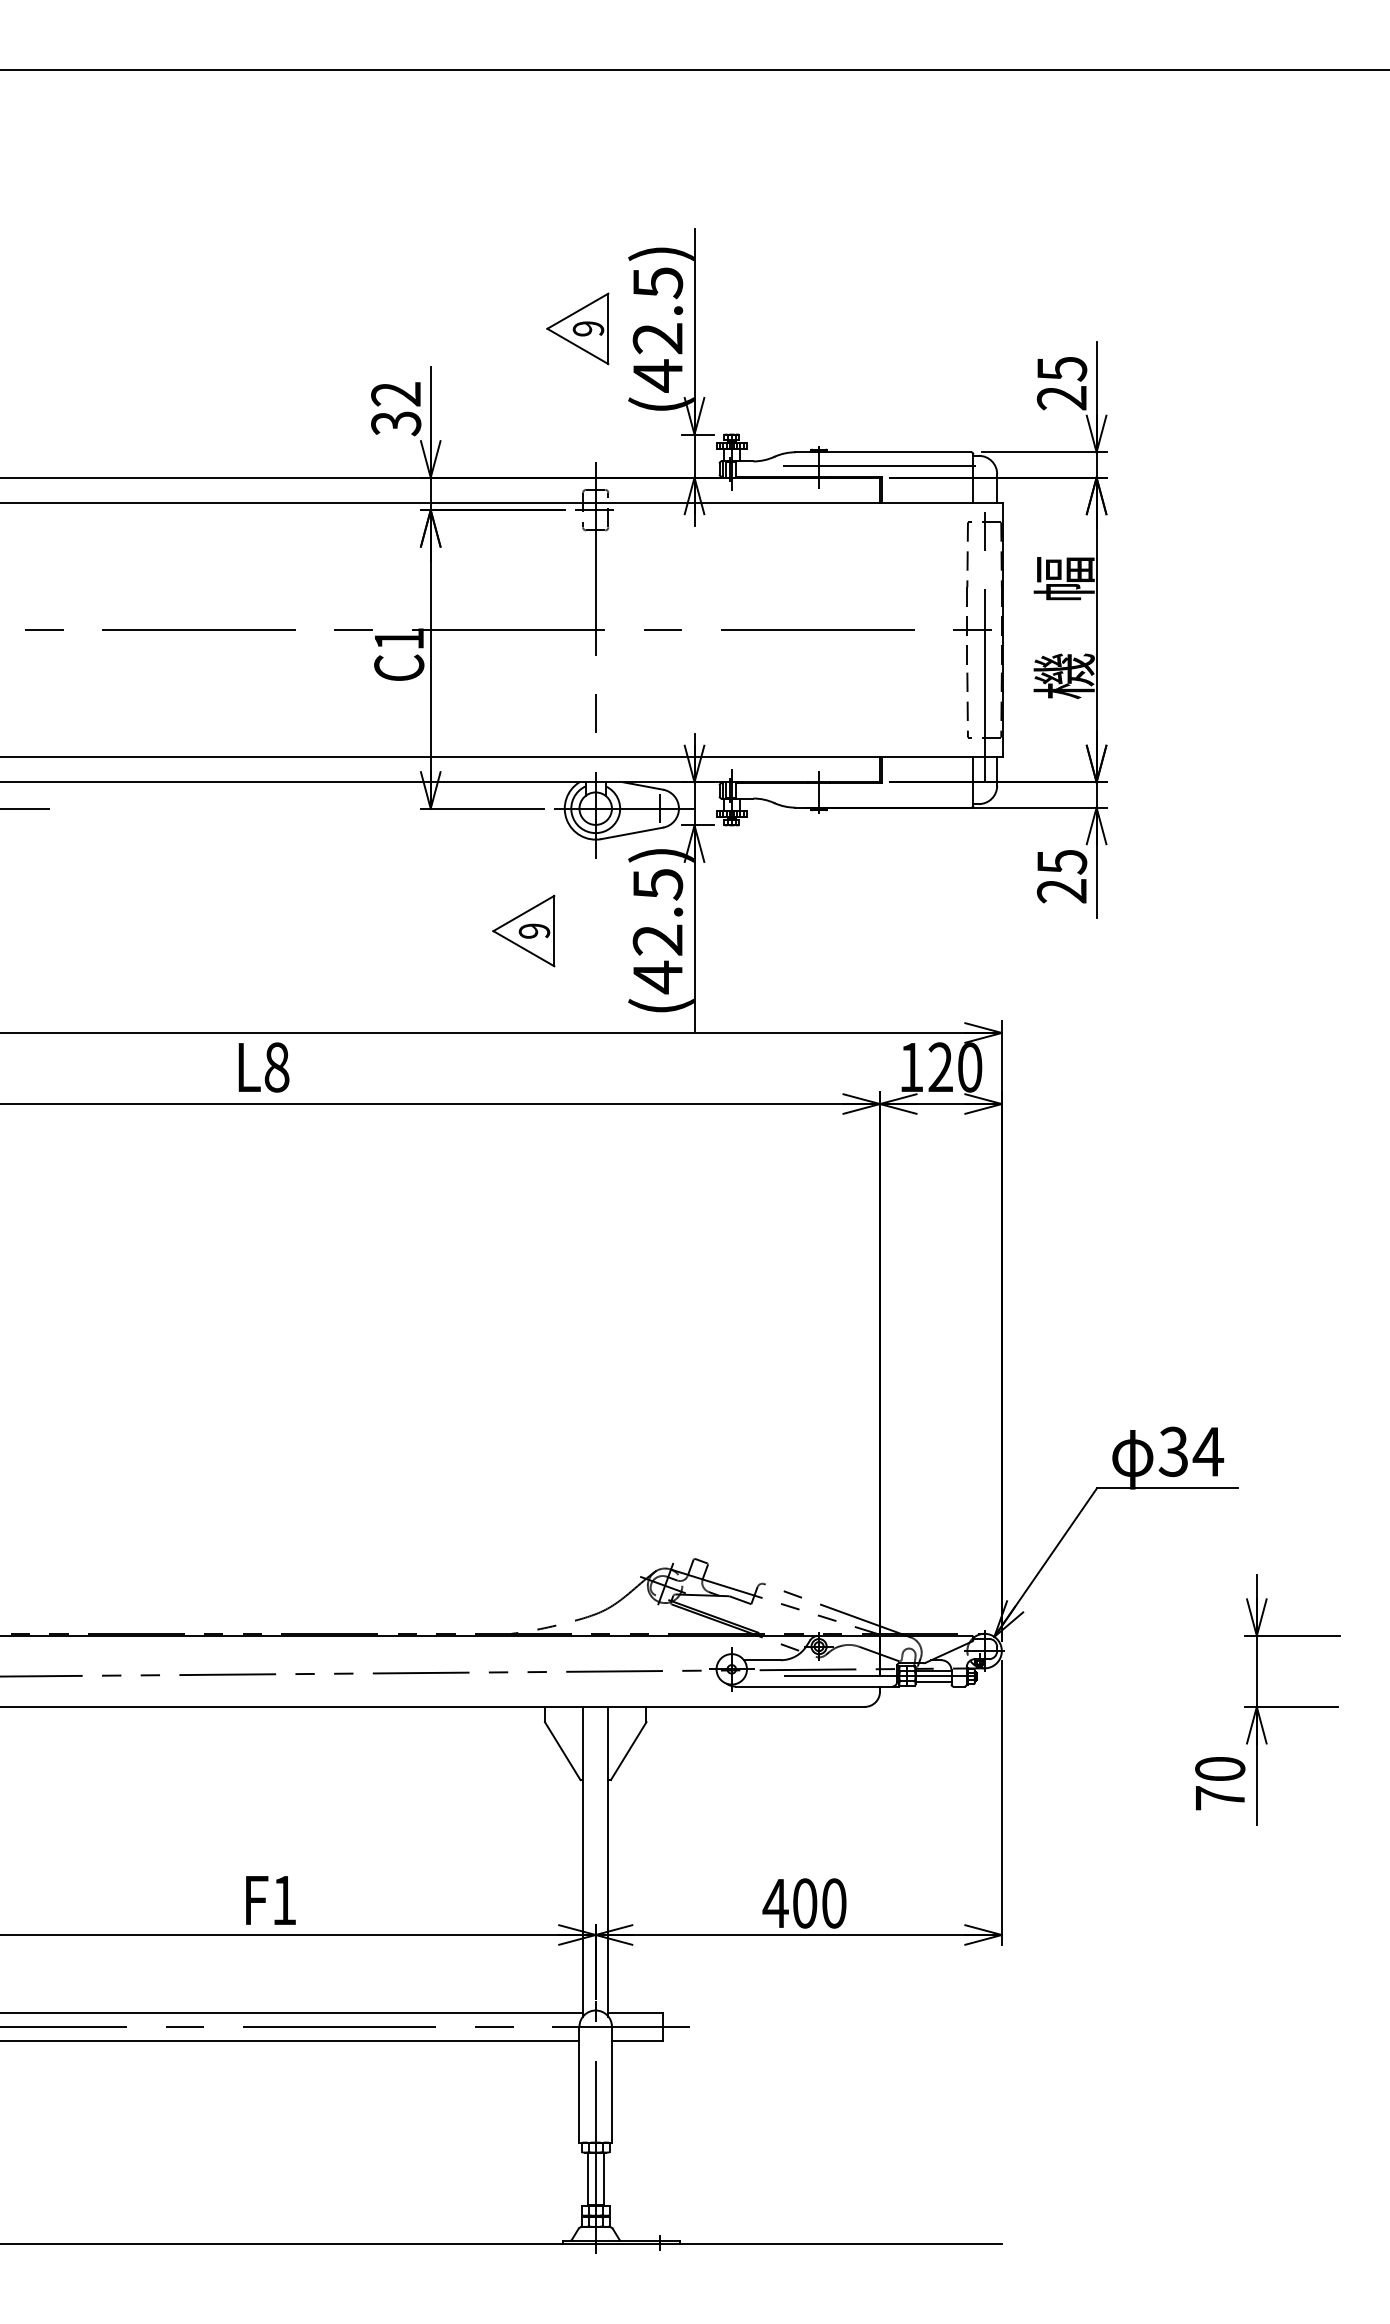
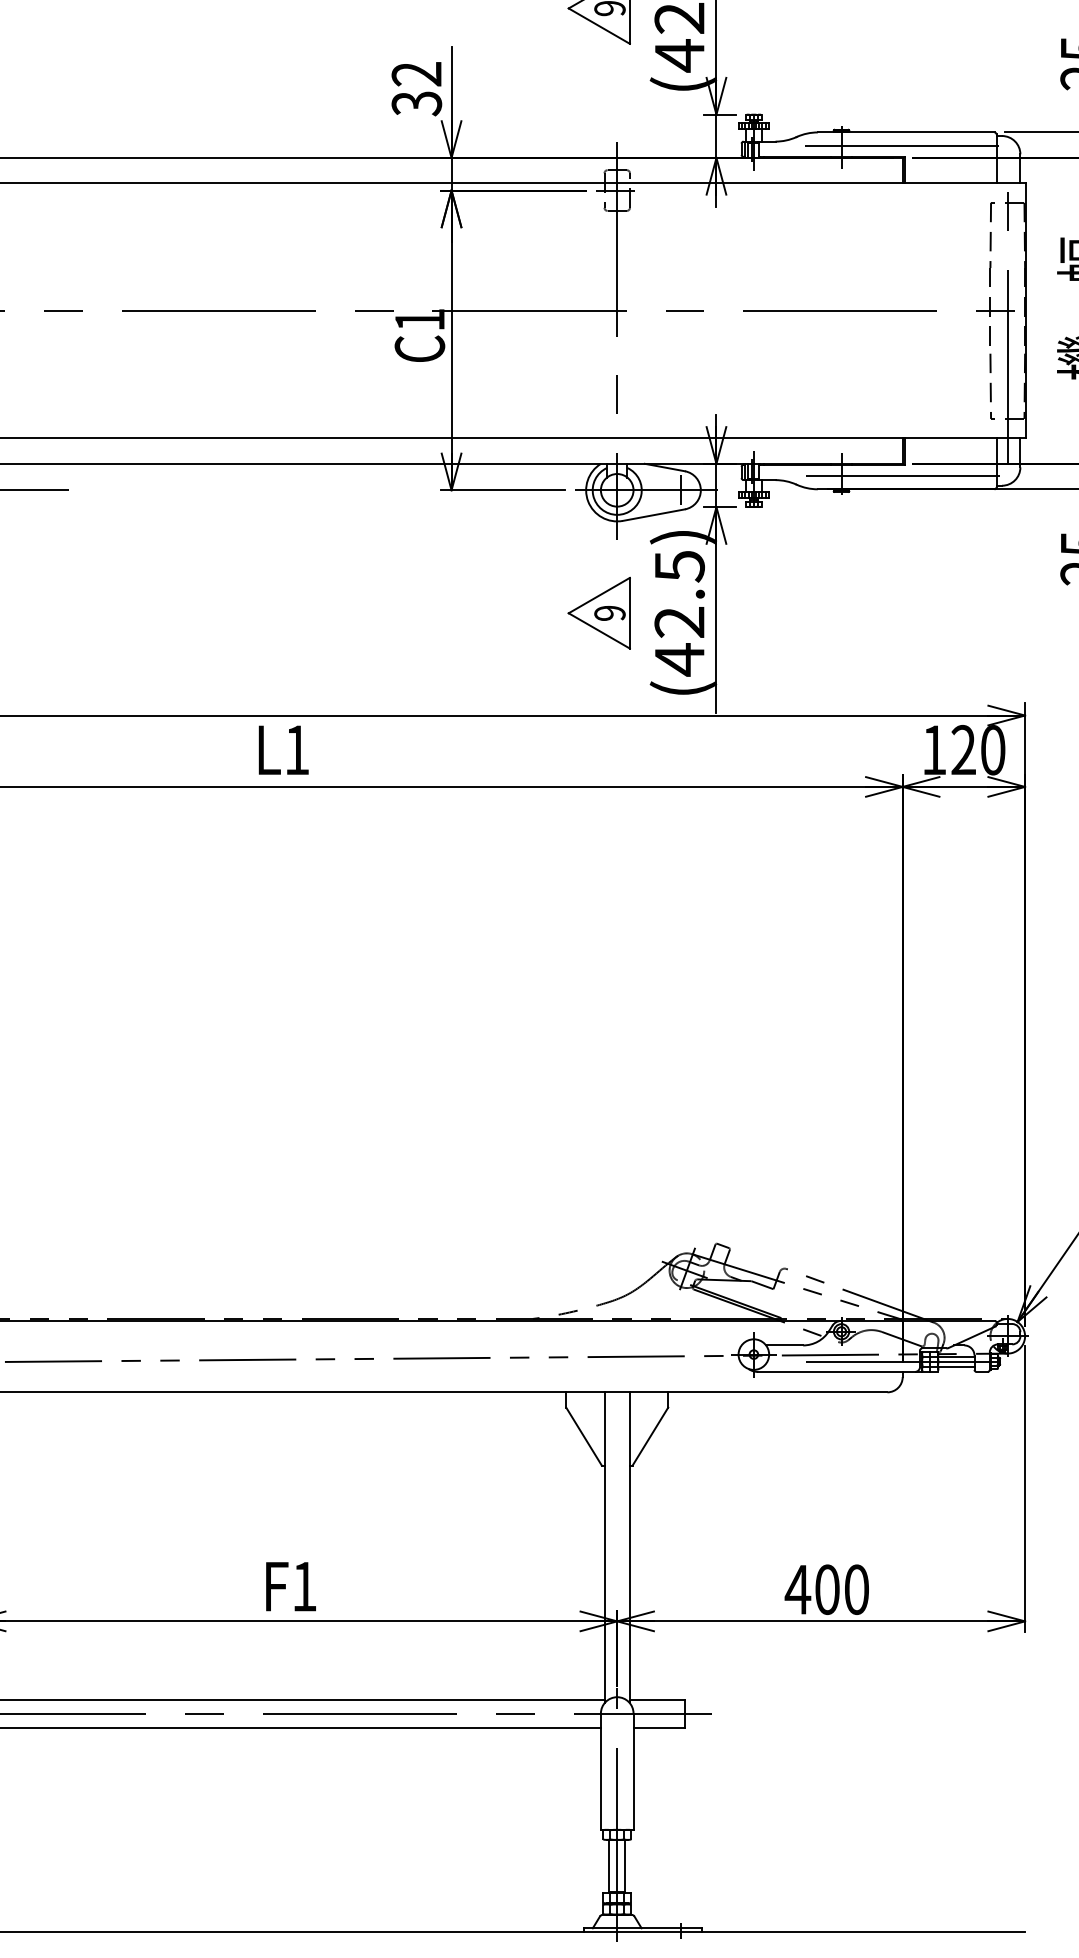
line: (879, 793) -> (902, 475), added
part: (523, 930) -> (598, 612), moved
text: (276, 1067) -> (296, 750), L8 -> L1

